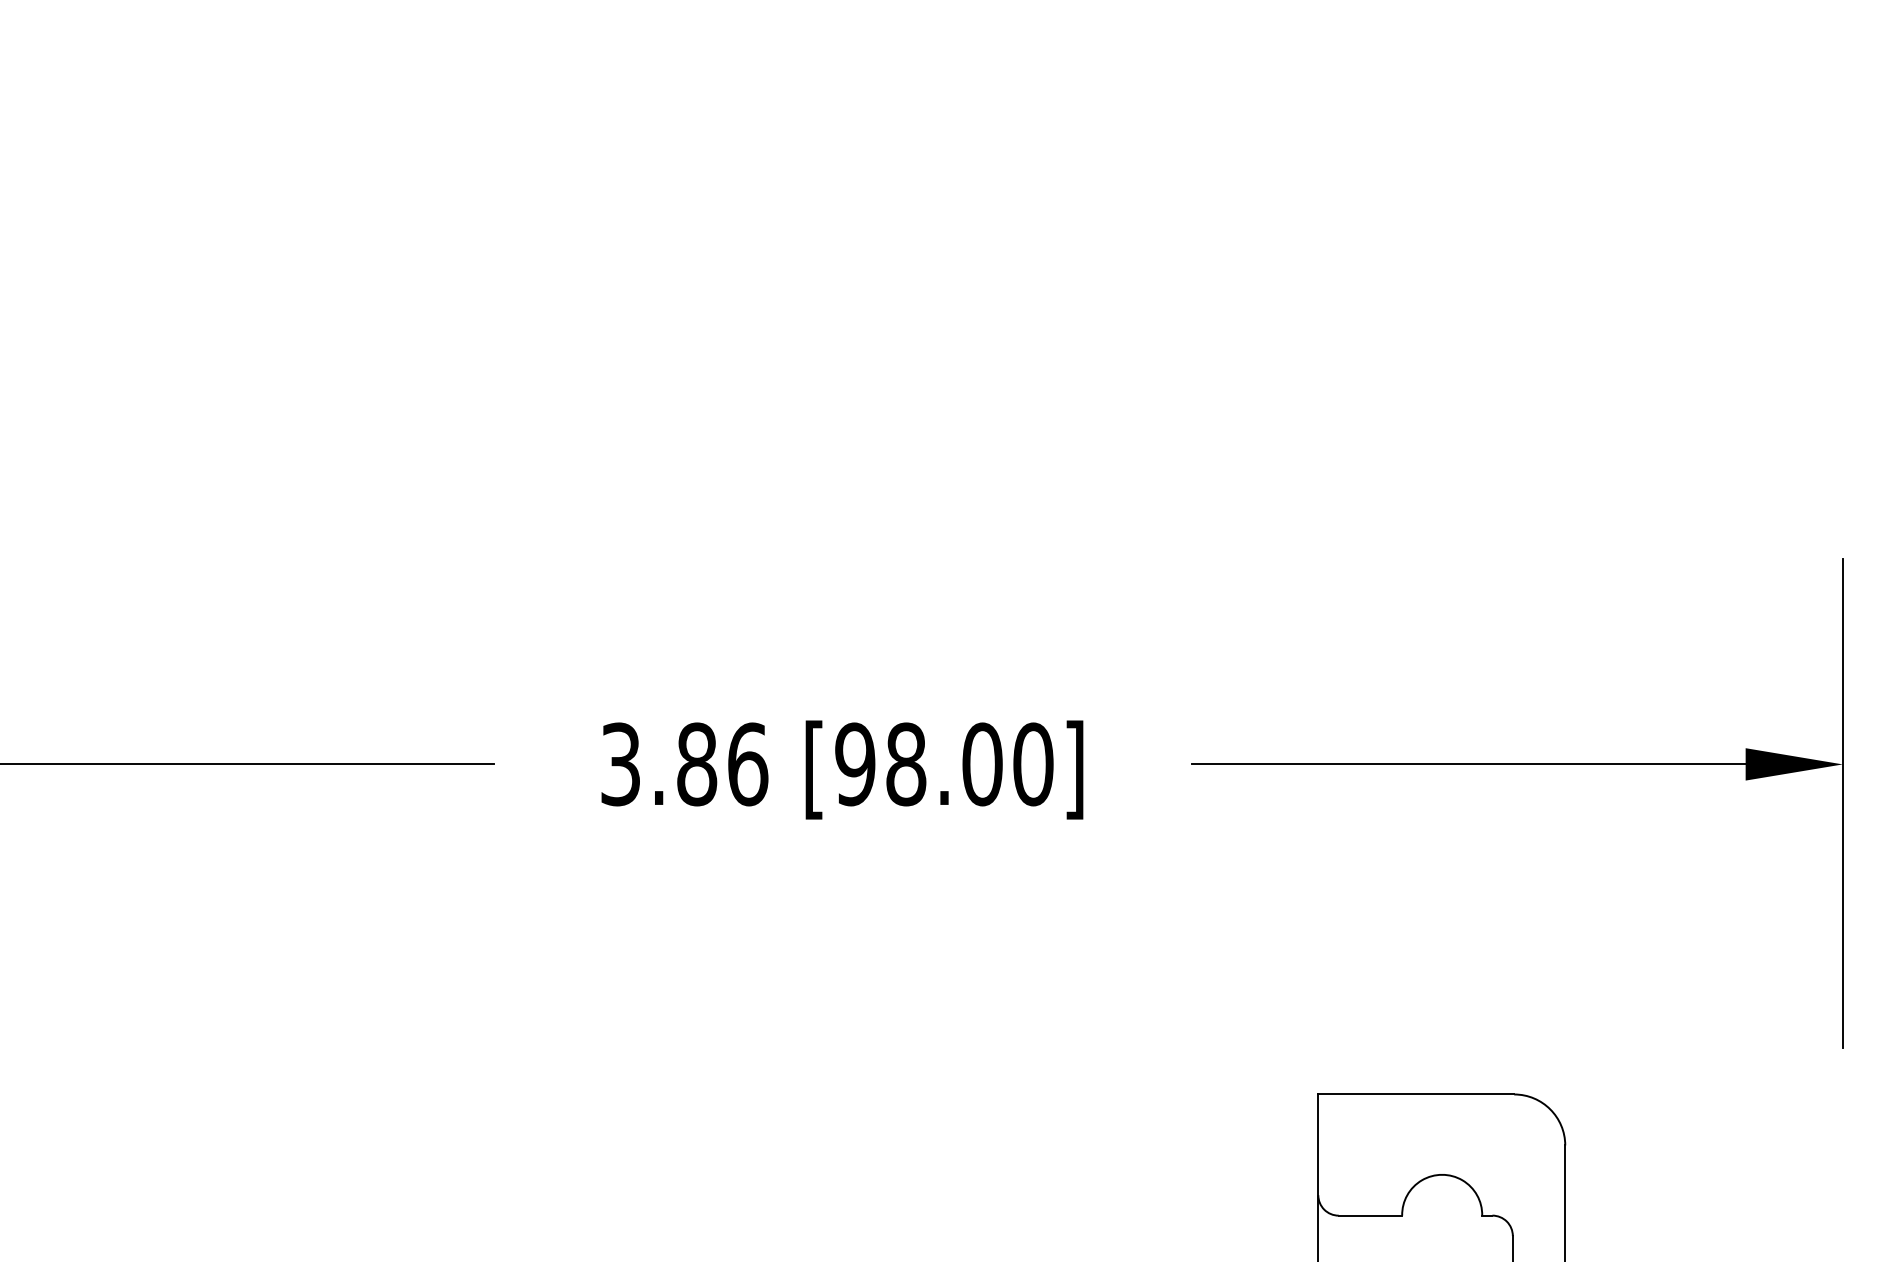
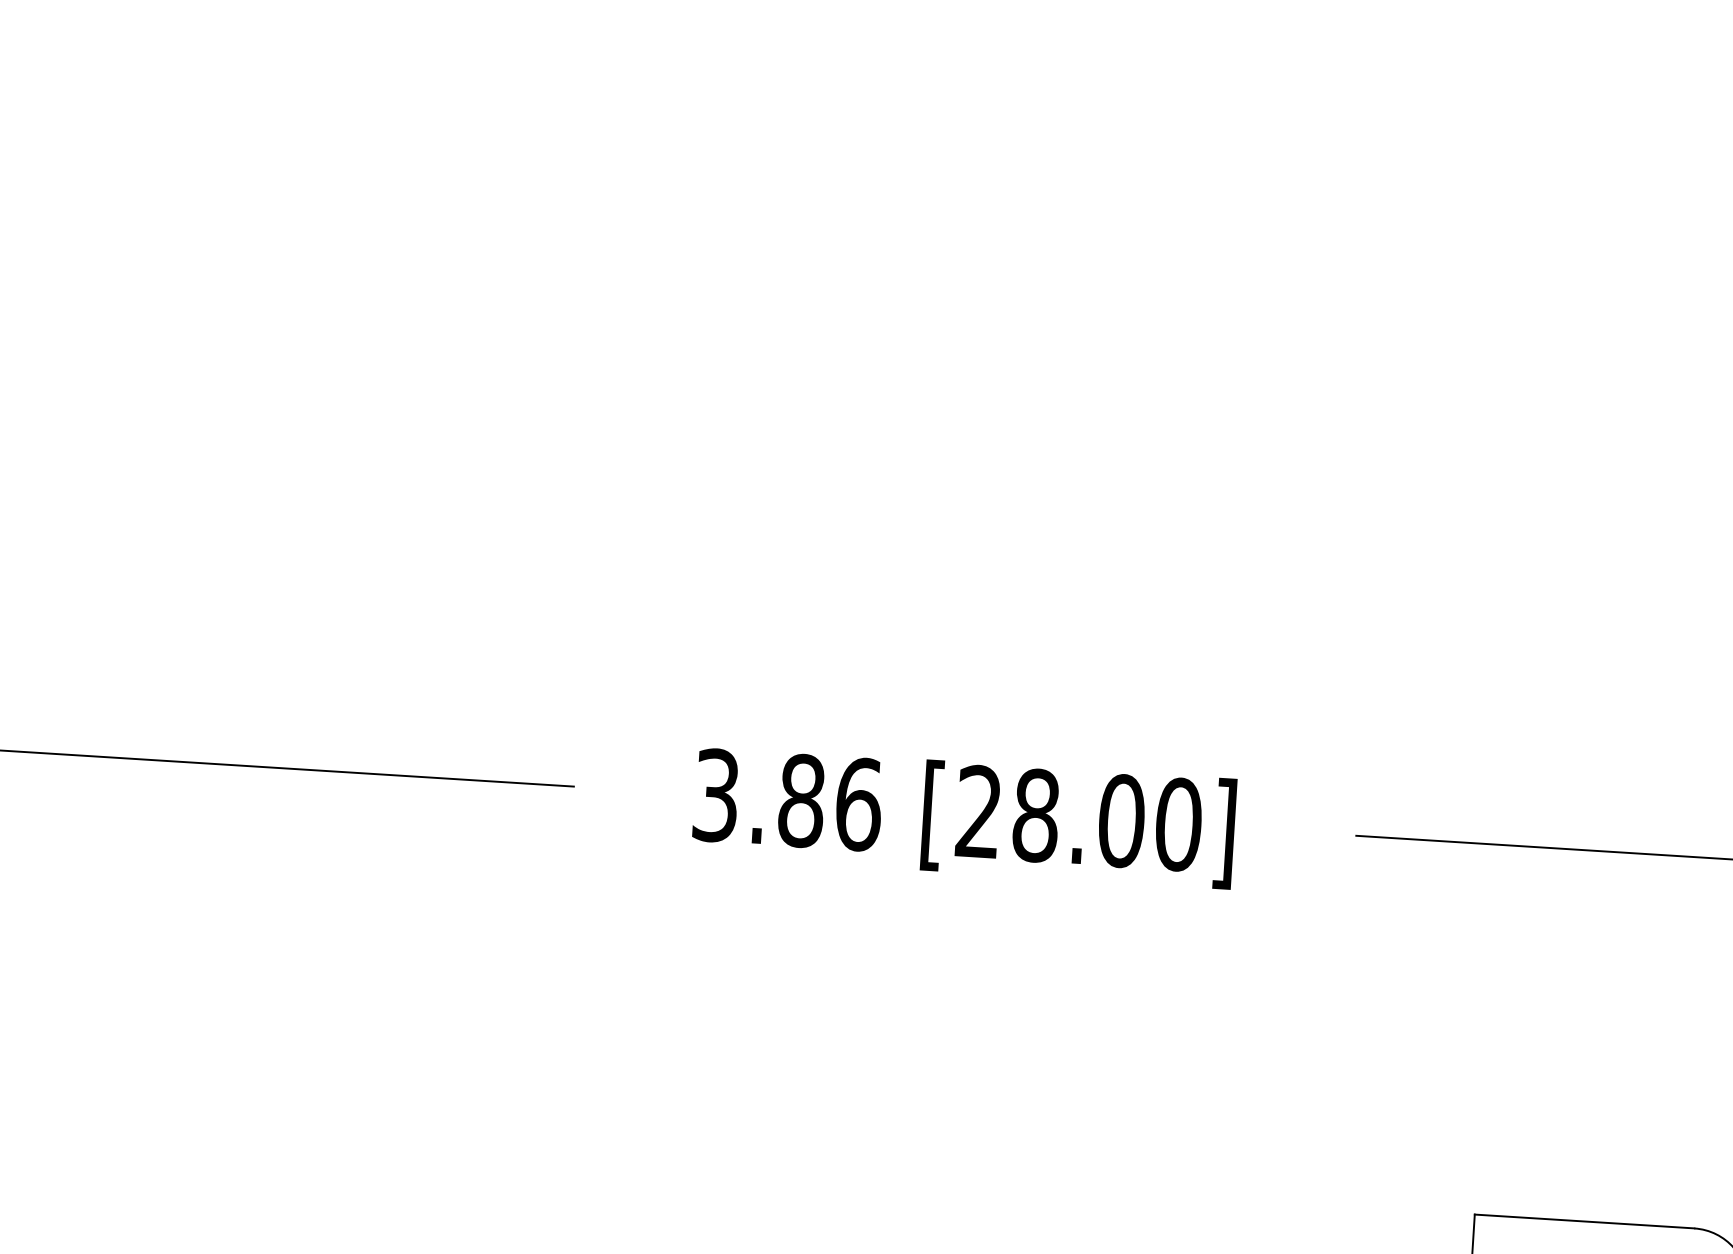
text: (855, 764) -> (979, 812), [98.00] -> [28.00]

